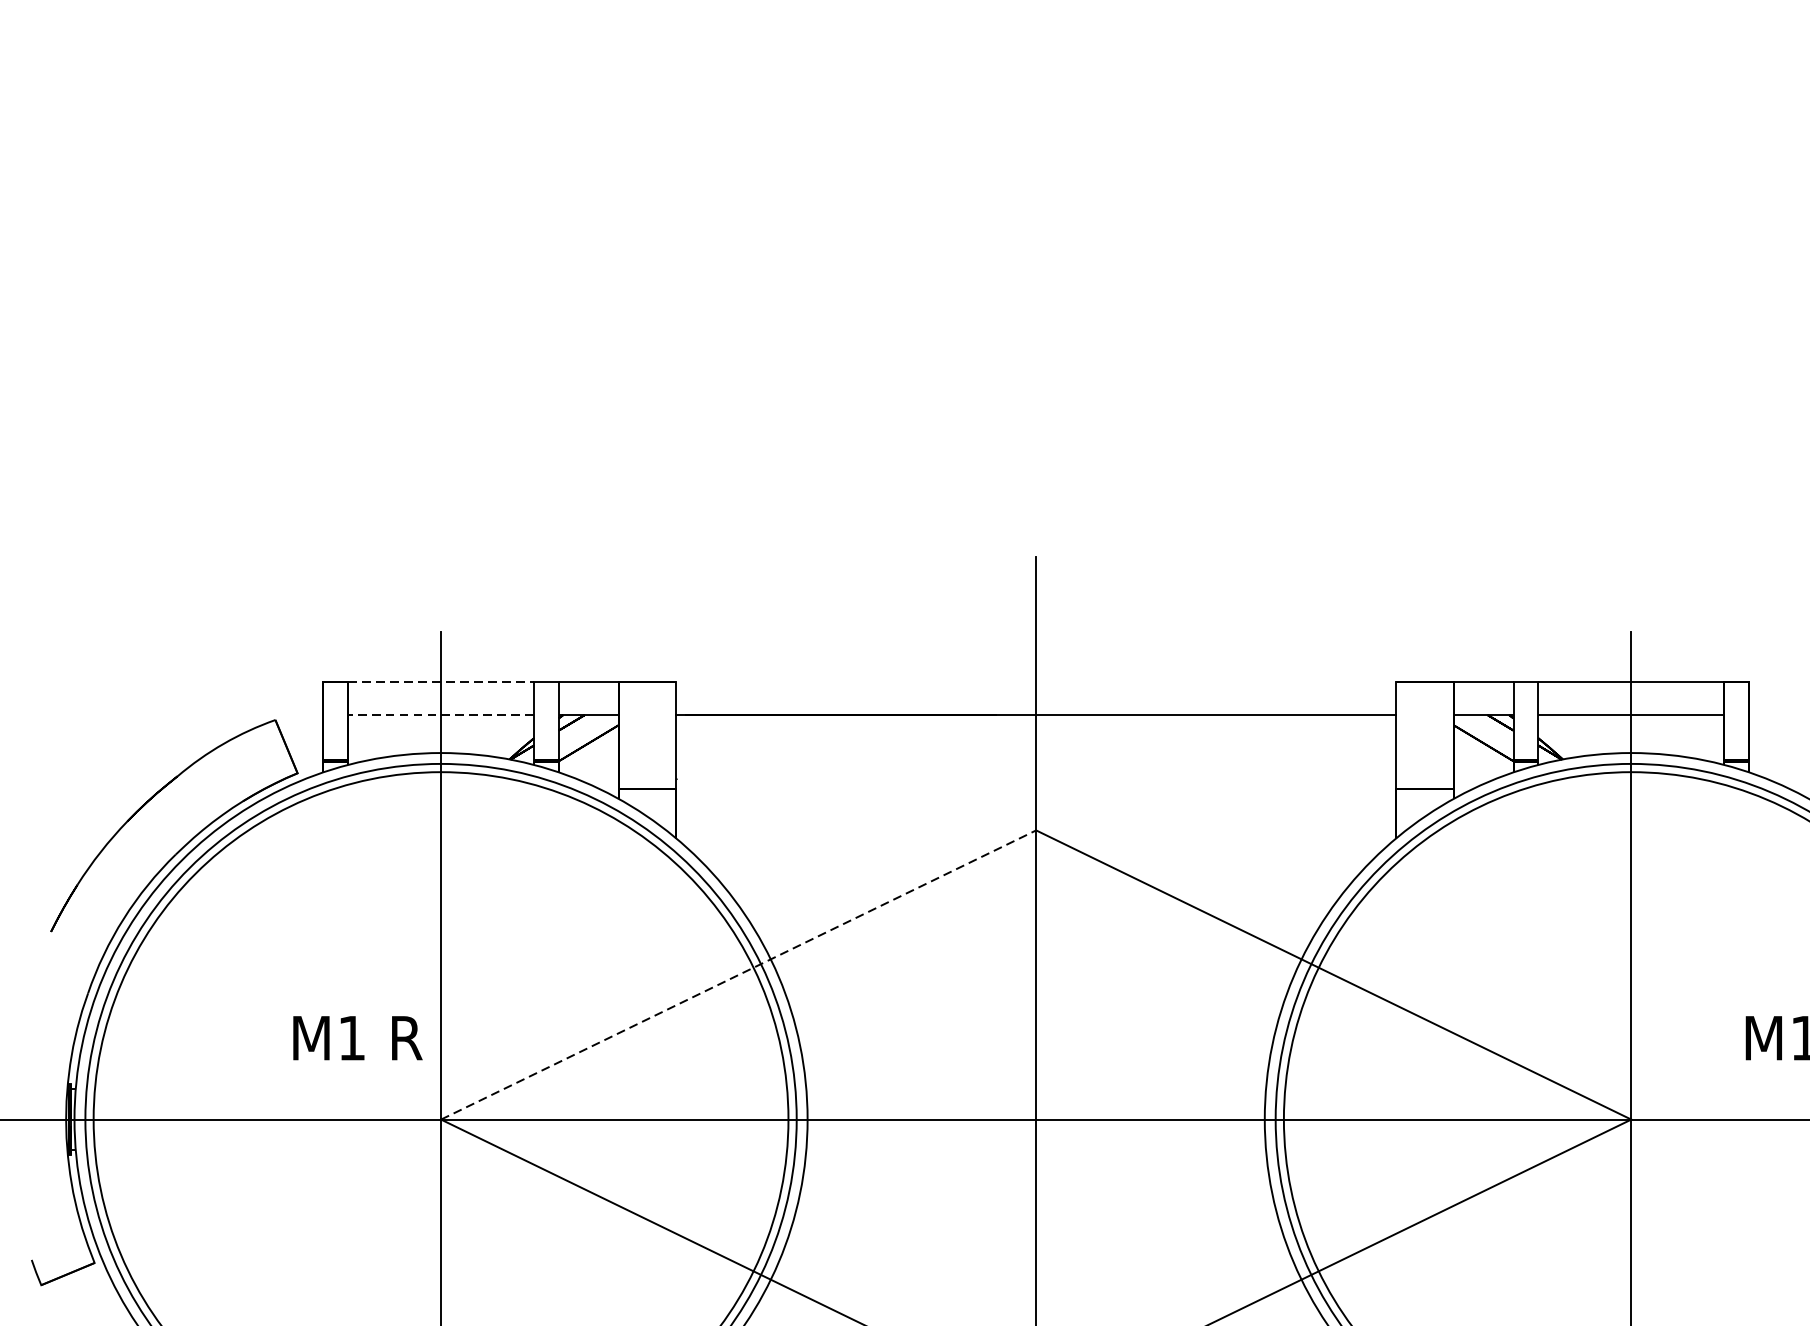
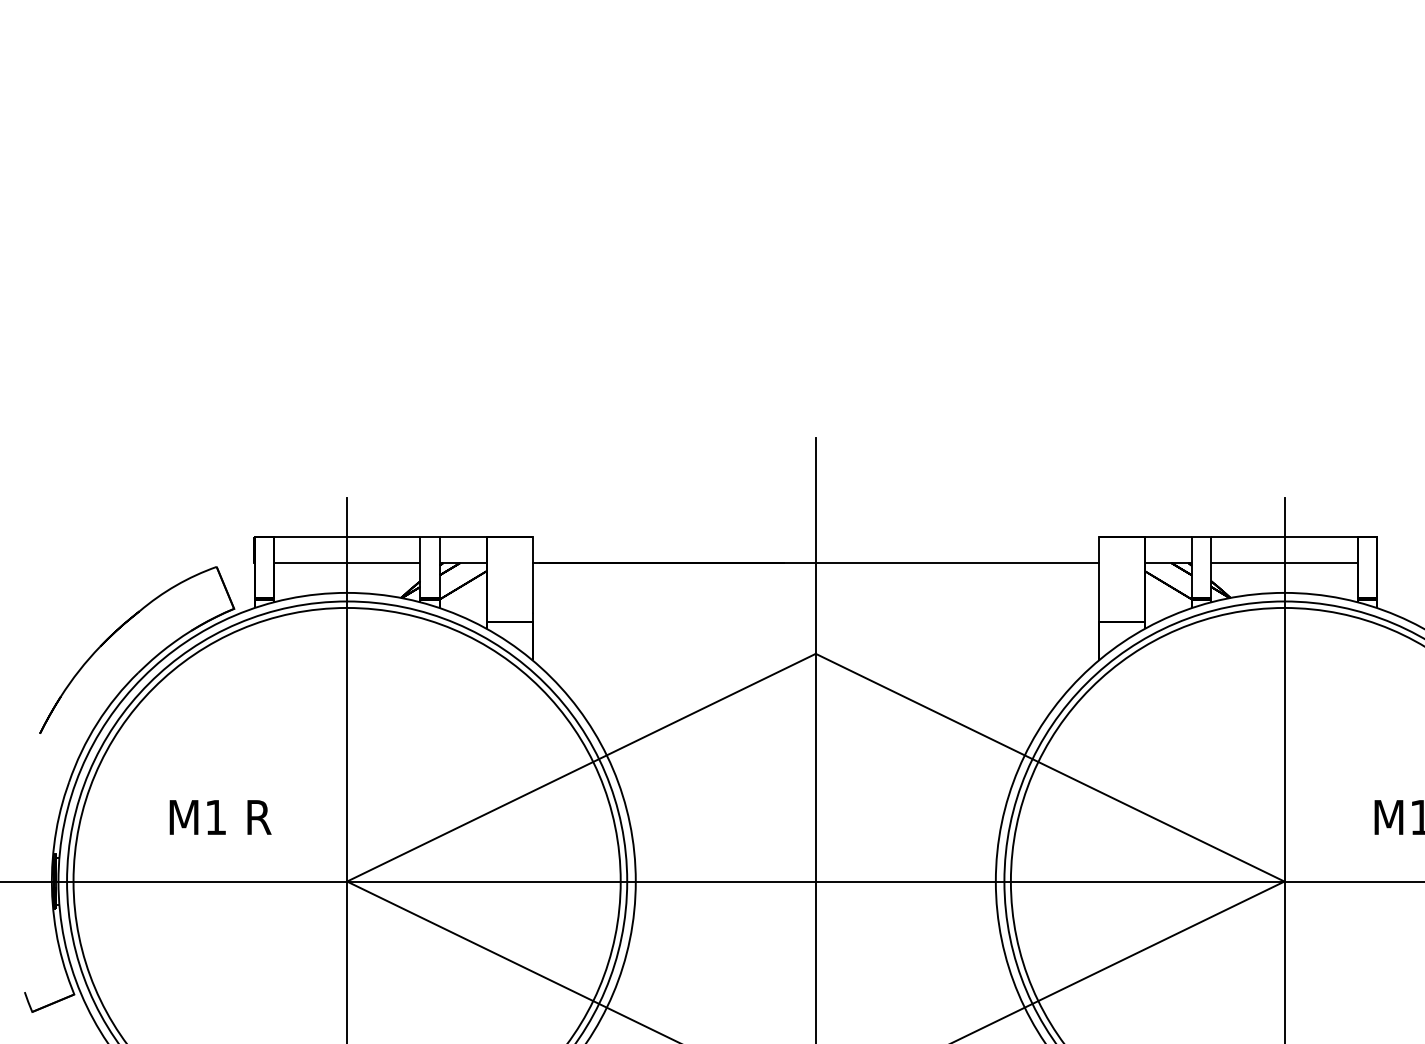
line: (441, 681) -> (347, 536), dashed -> solid
line: (440, 715) -> (346, 563), dashed -> solid
line: (738, 974) -> (581, 767), dashed -> solid
text: (357, 1038) -> (220, 817), moved

